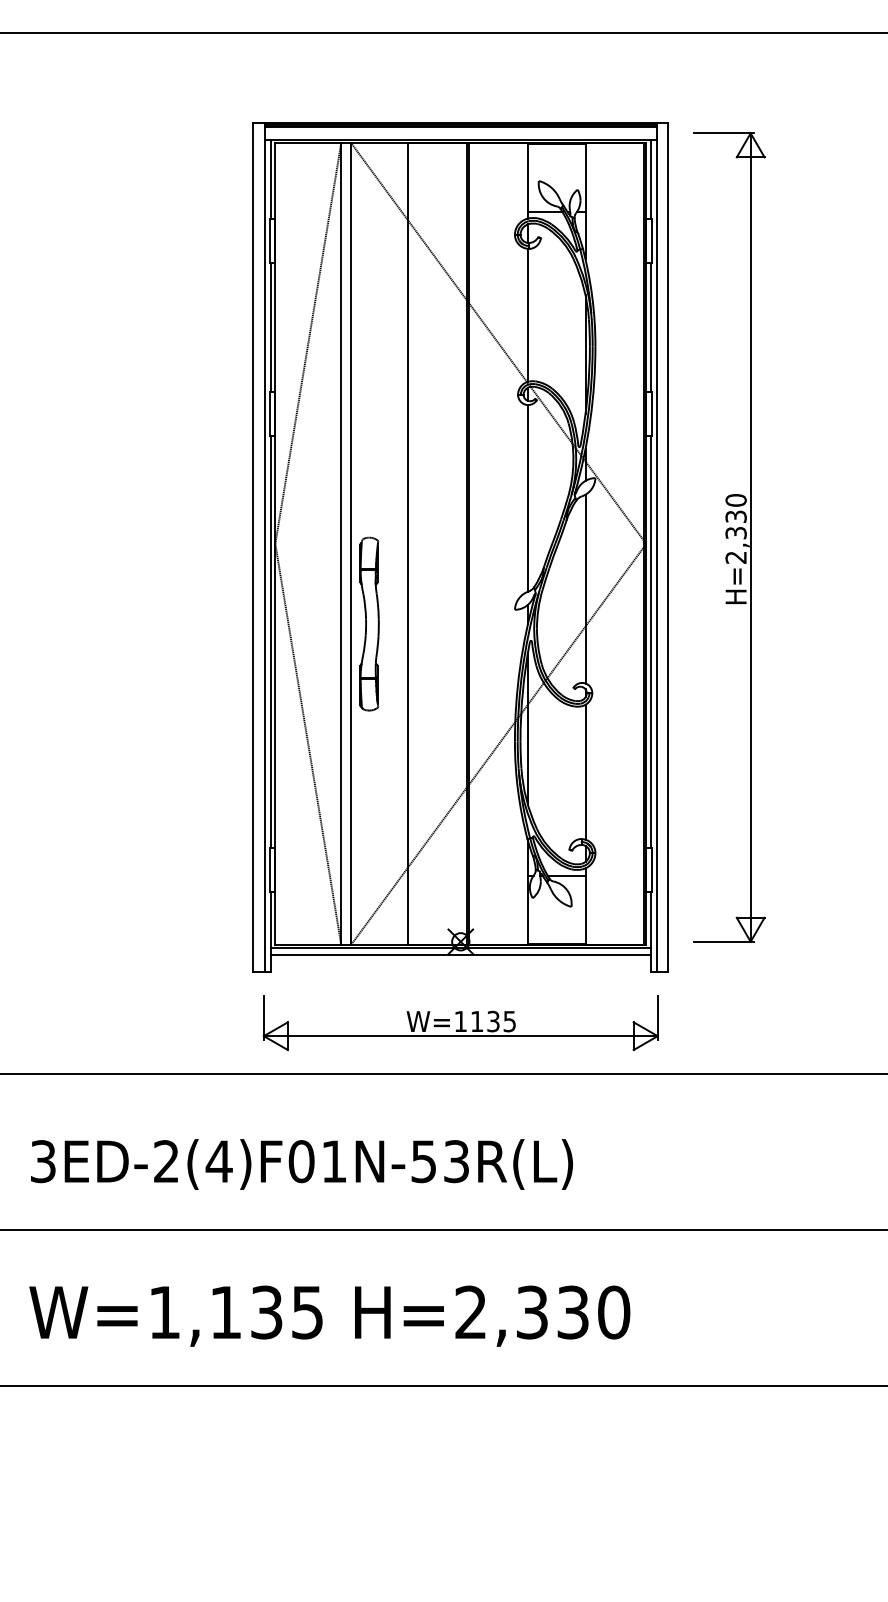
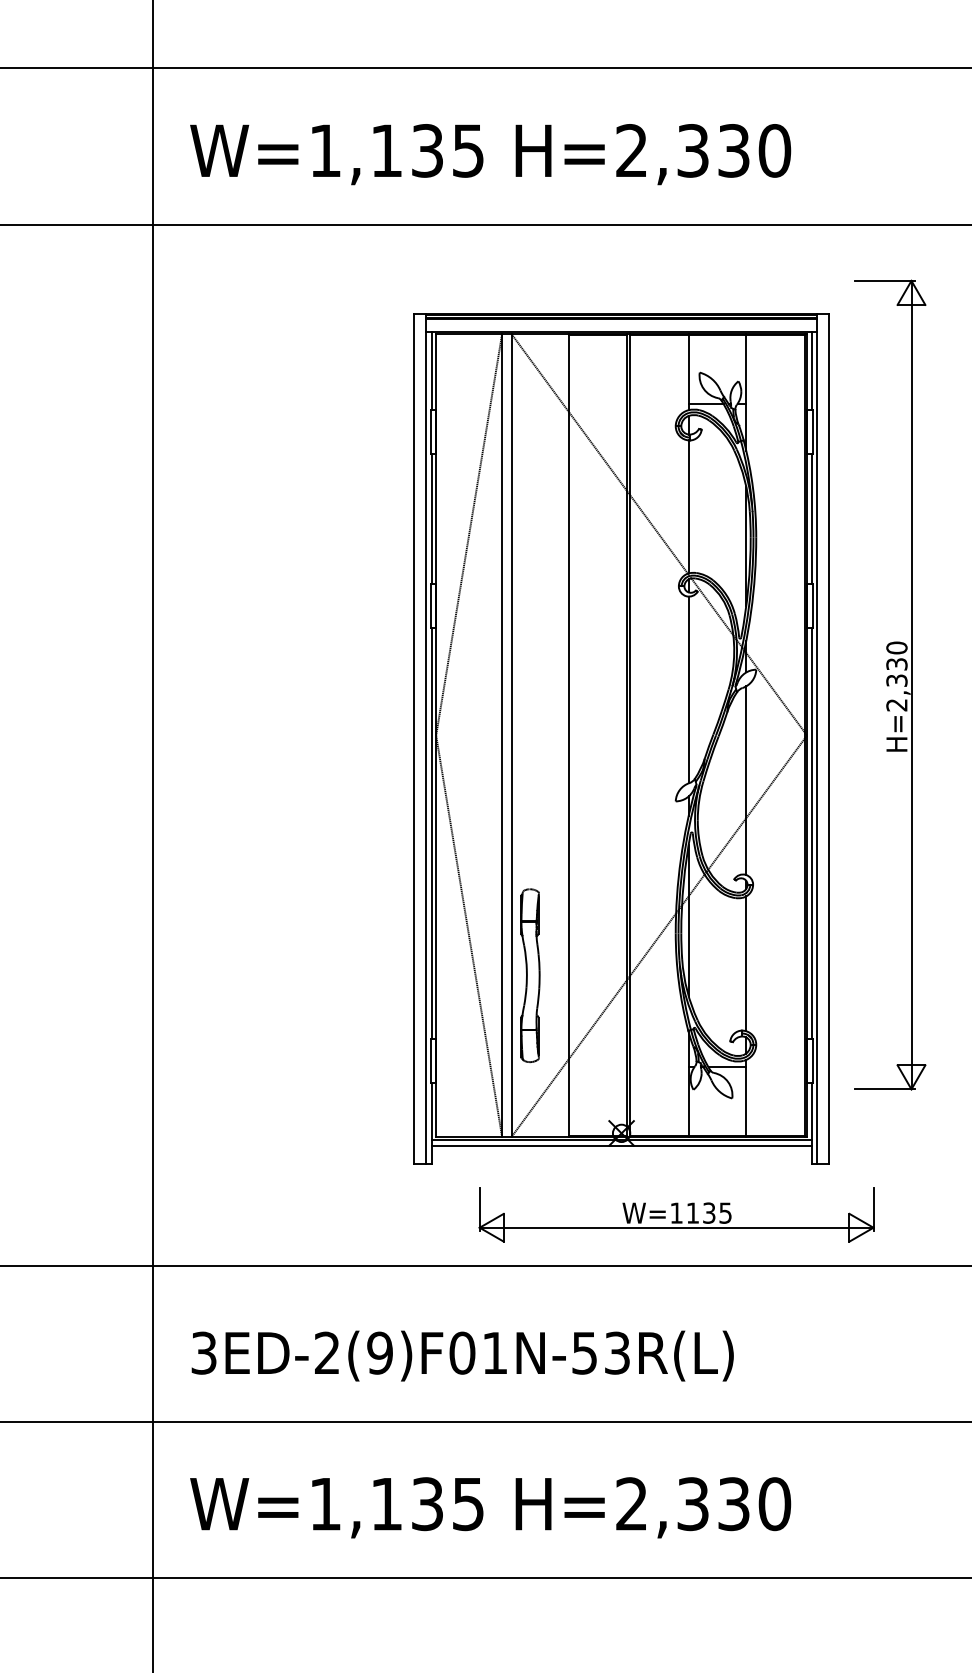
part: (729, 536) -> (890, 684), moved
part: (369, 623) -> (530, 975), moved
part: (460, 1022) -> (676, 1214), moved
text: (218, 1160) -> (379, 1352), 3ED-2(4)F01N-53R(L) -> 3ED-2(9)F01N-53R(L)

